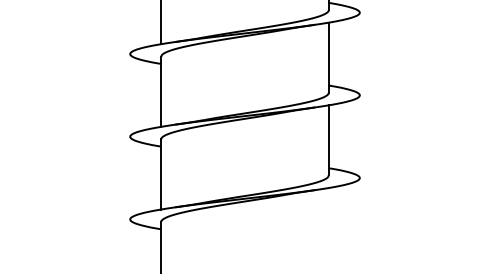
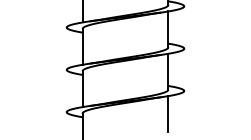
line: (329, 221) -> (168, 113), added

